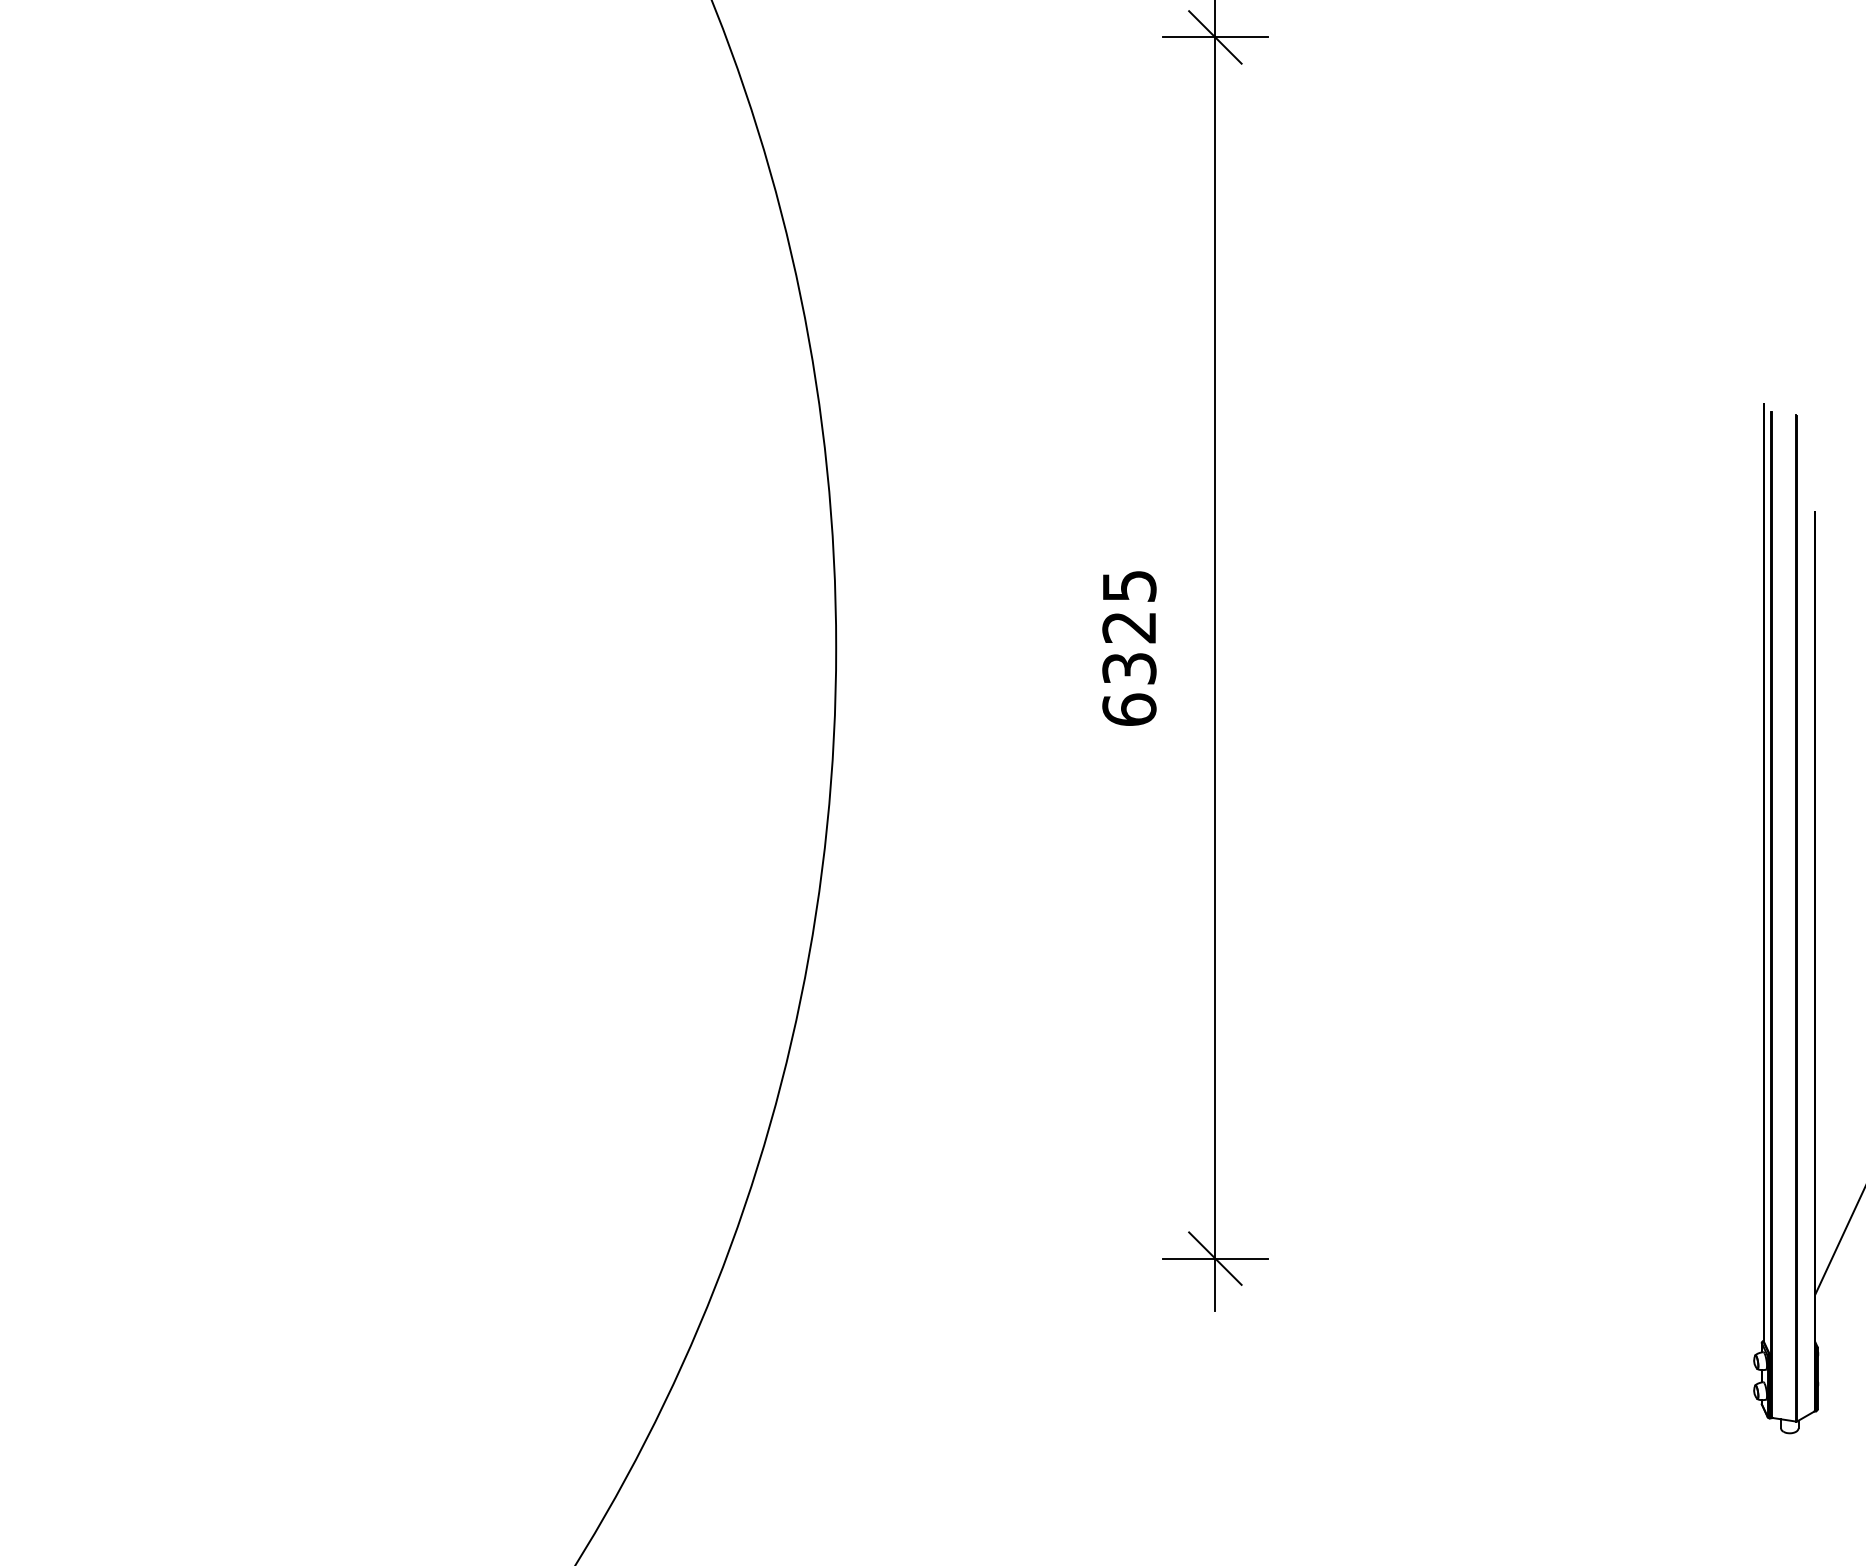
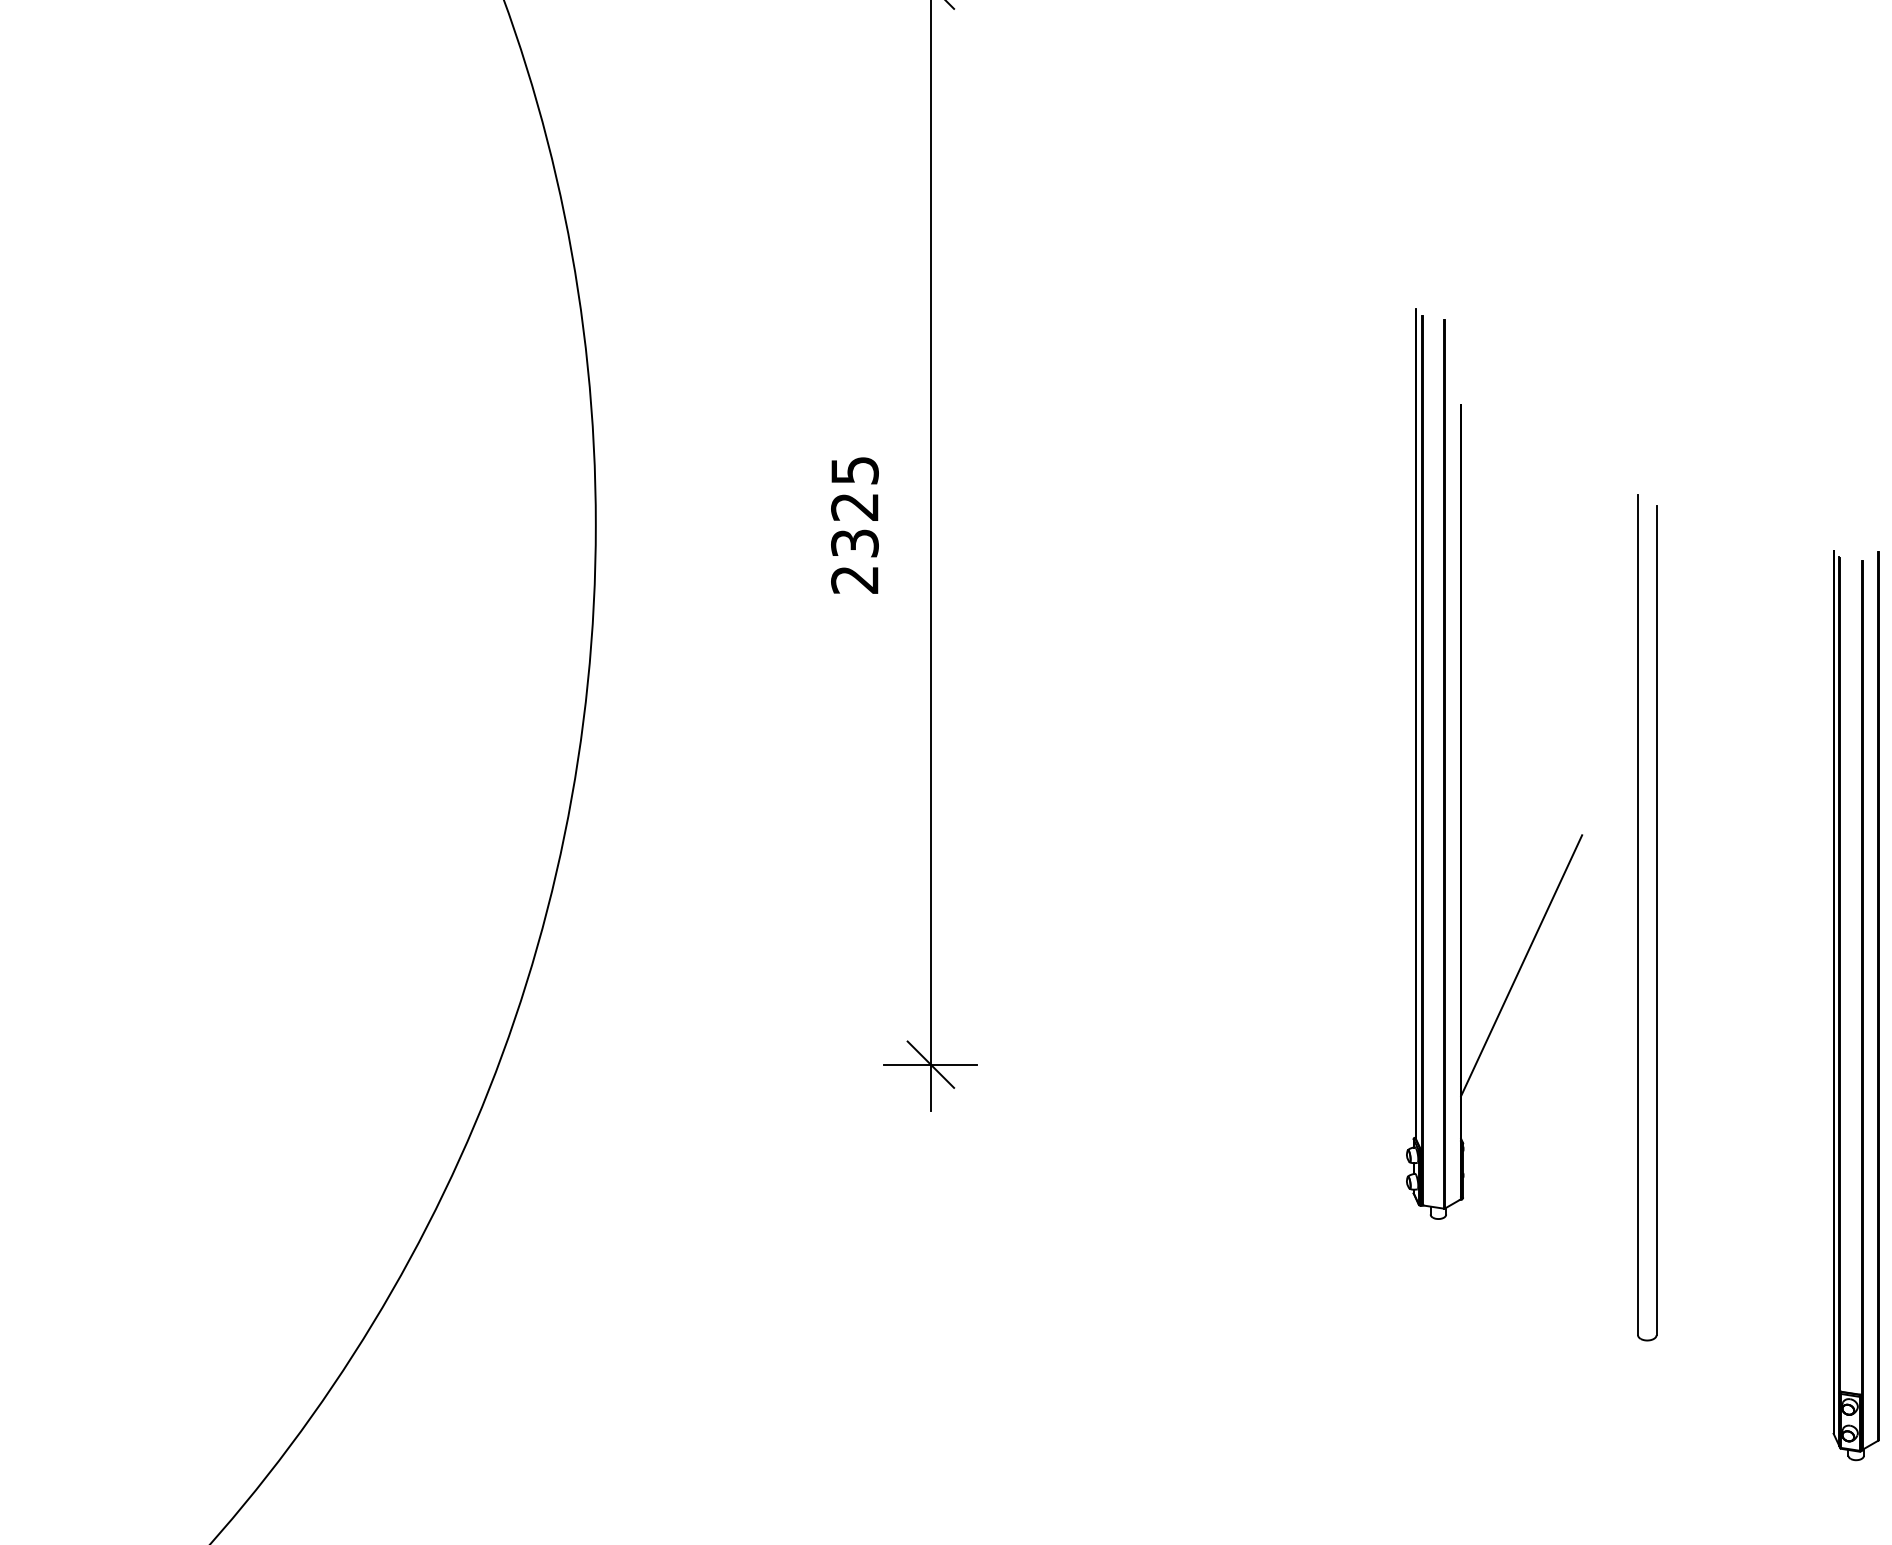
text: (1128, 709) -> (854, 579), 6325 -> 2325

